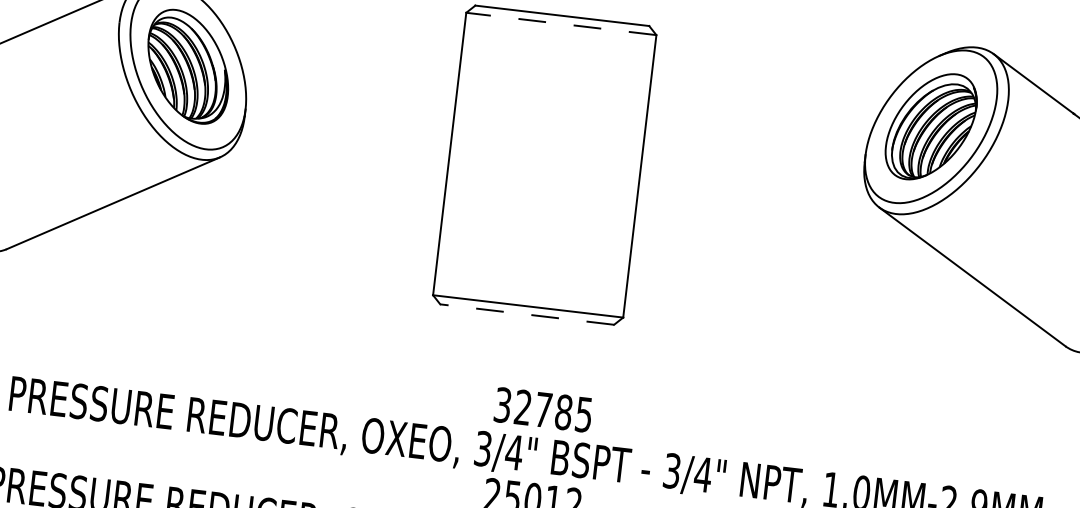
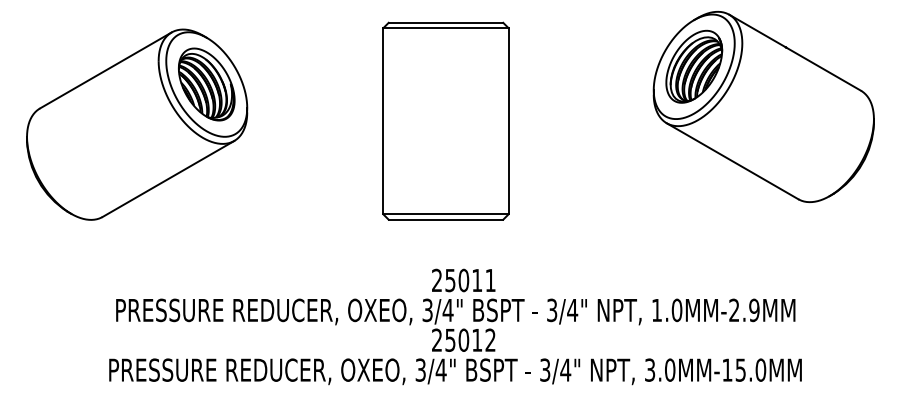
line: (560, 24) -> (445, 28), dashed -> solid
line: (526, 314) -> (445, 219), dashed -> solid
text: (542, 409) -> (463, 280), 32785 -> 25011

